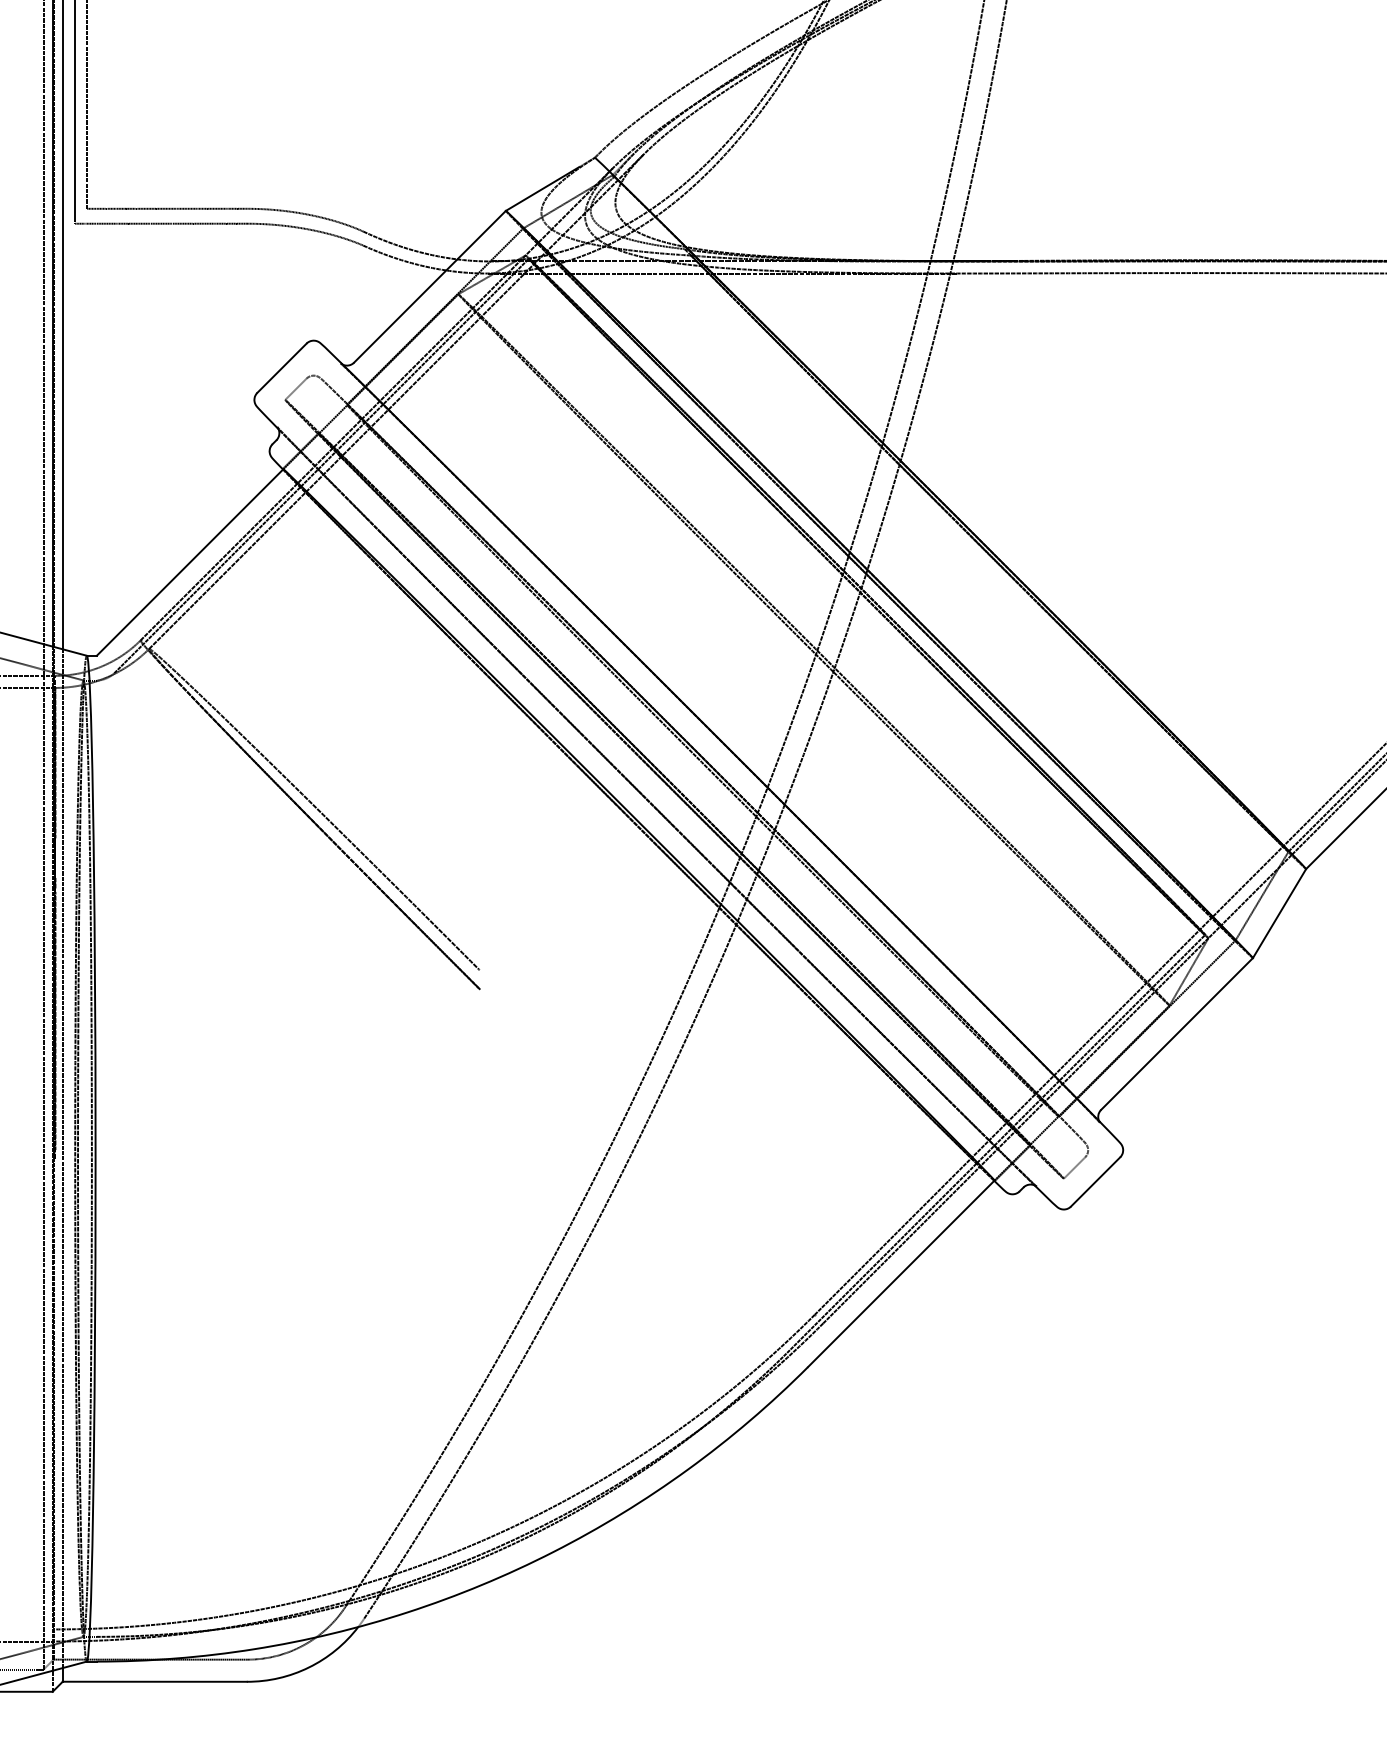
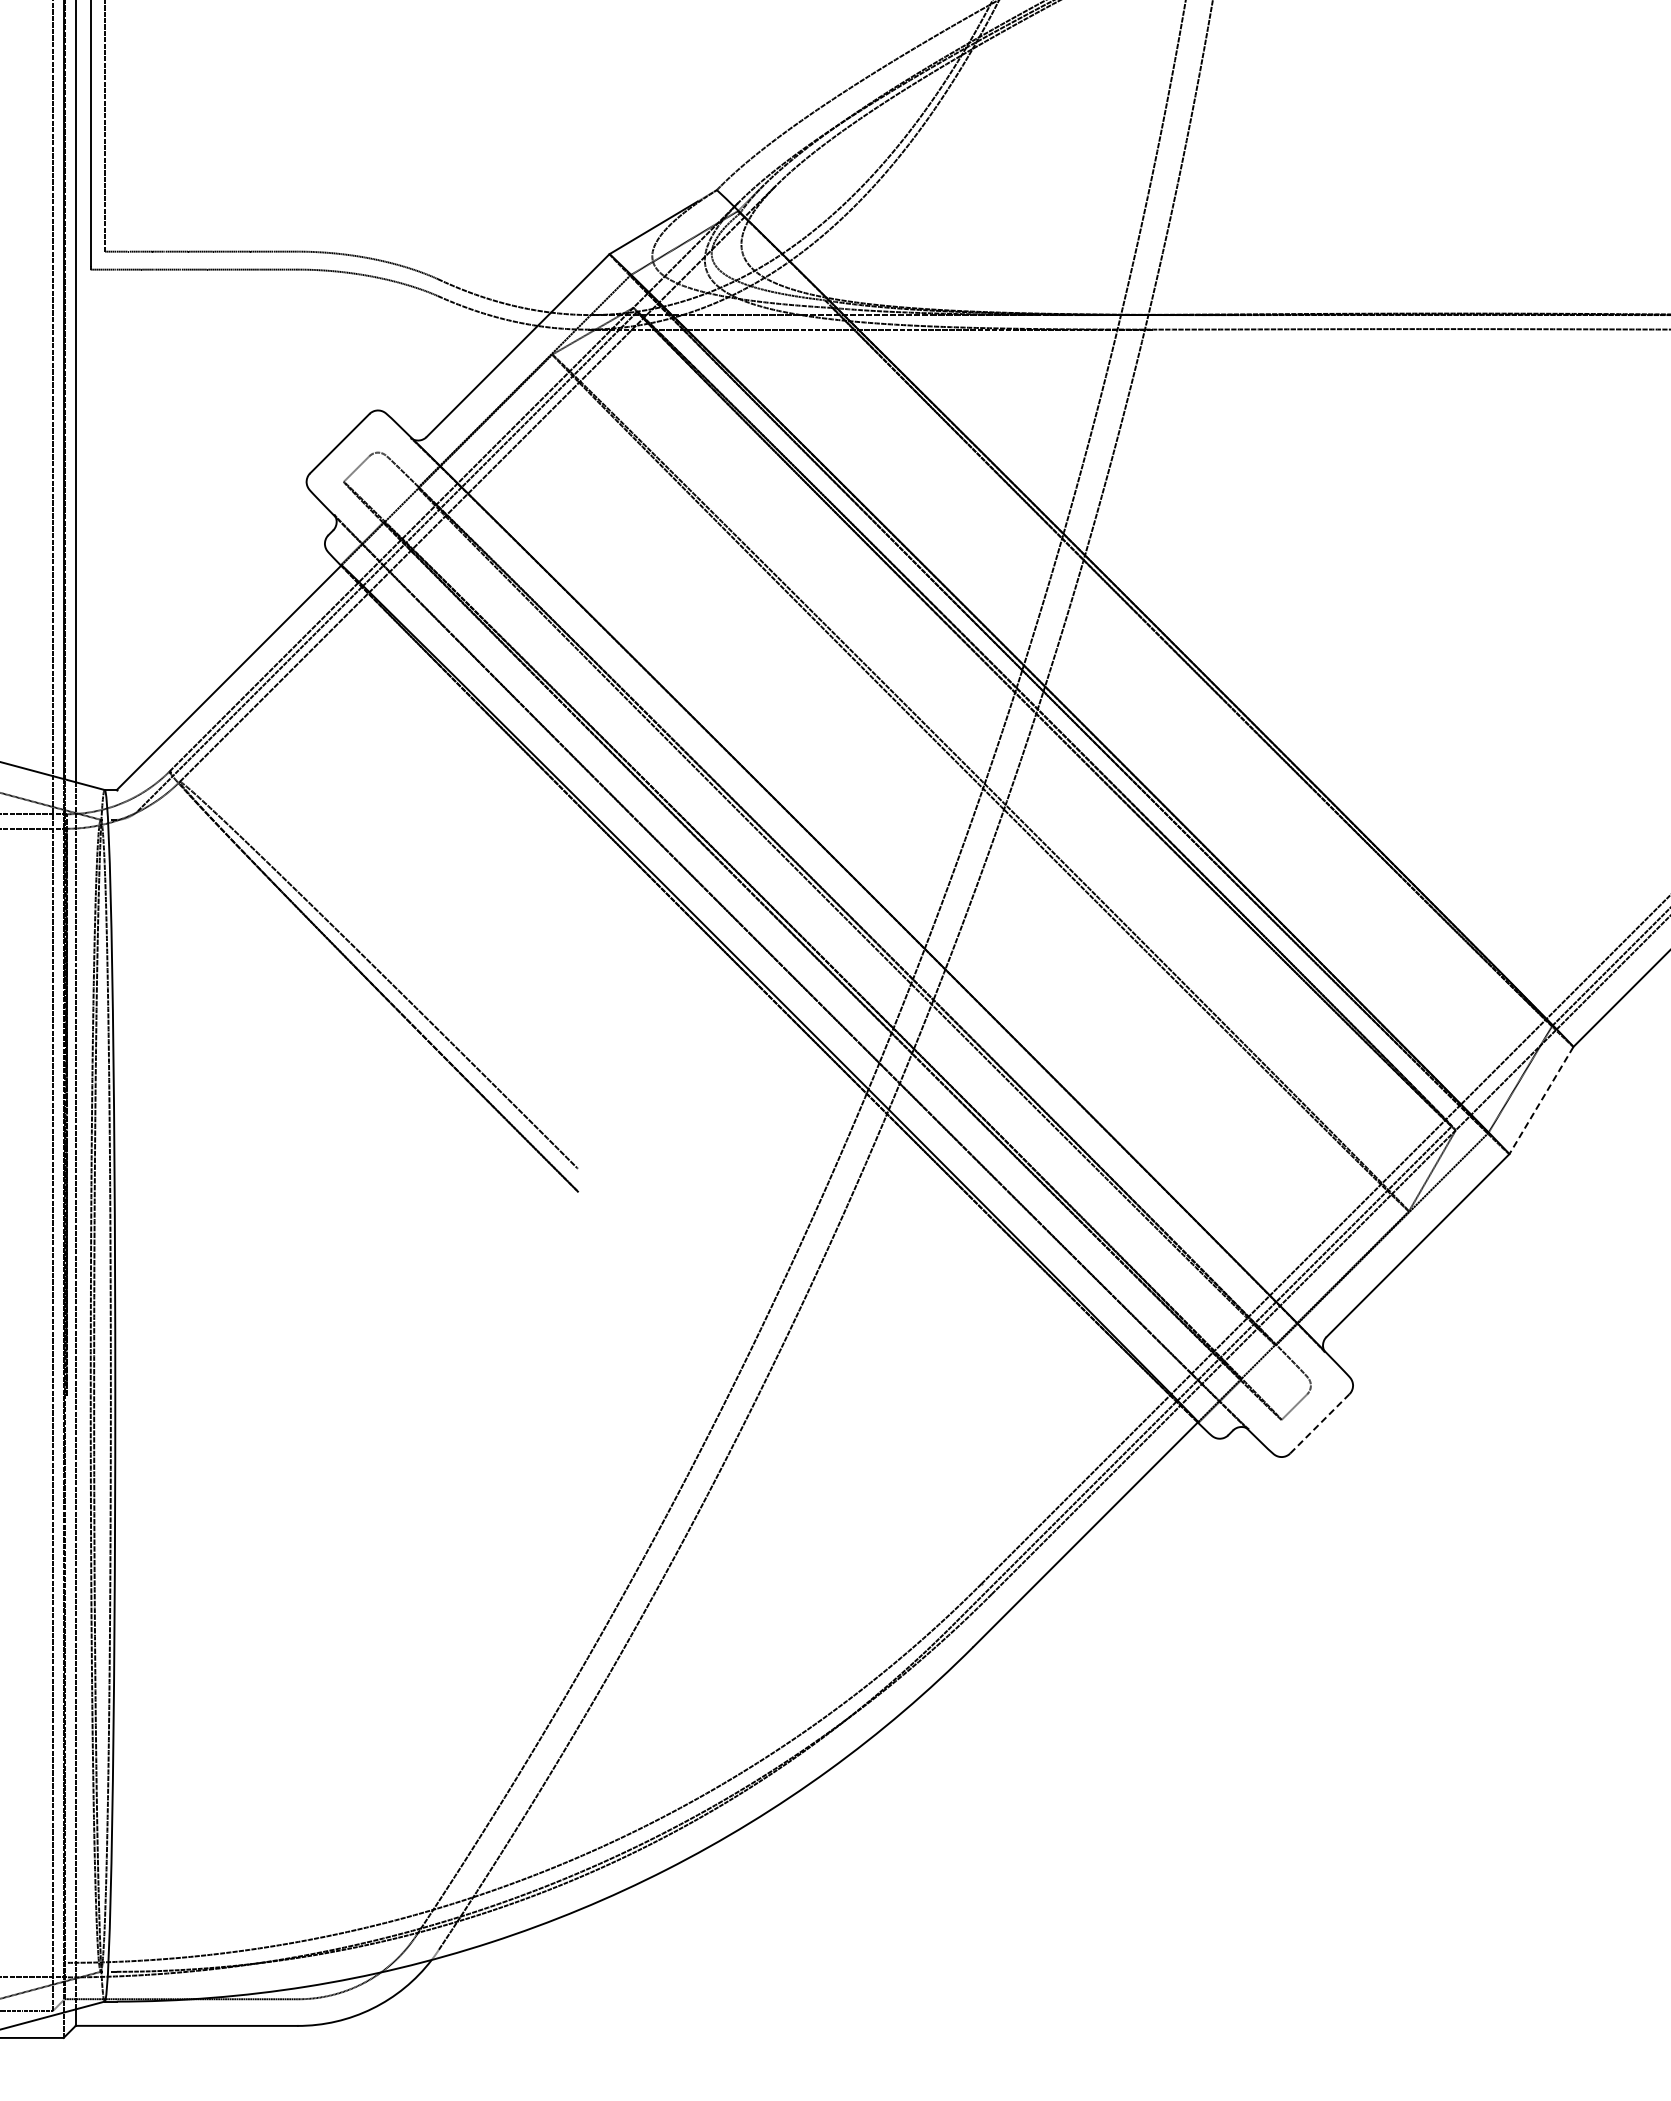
line: (1279, 913) -> (1541, 1100), solid -> dashed
line: (1095, 1181) -> (1319, 1423), solid -> dashed

